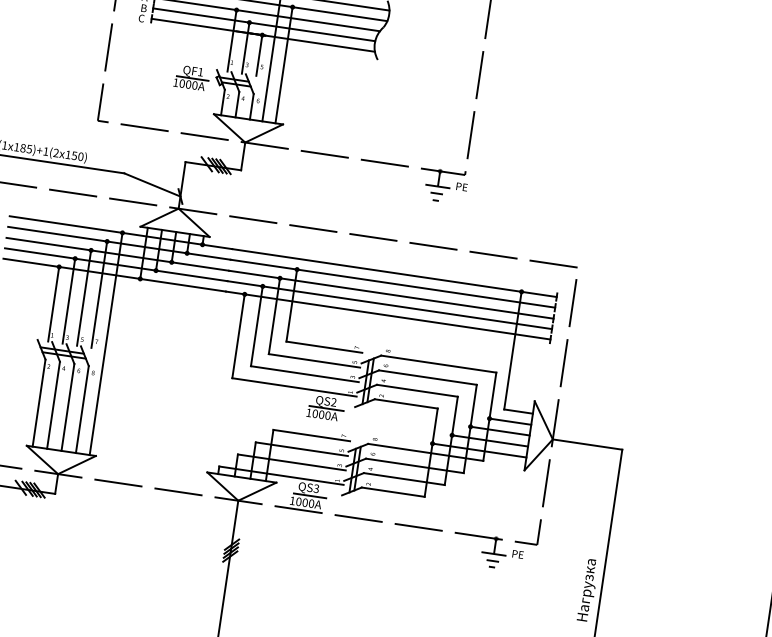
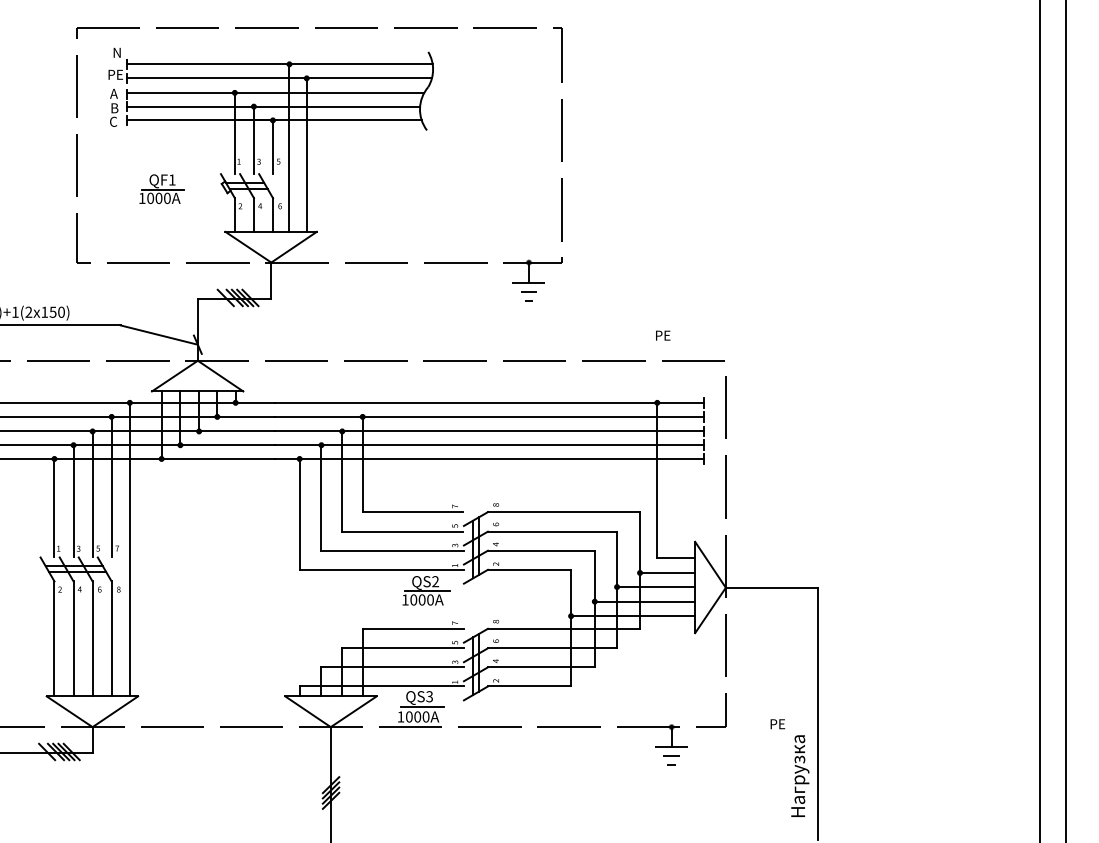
part: (191, 77) -> (161, 188), moved
text: (462, 186) -> (663, 335), moved
text: (517, 554) -> (777, 724), moved

